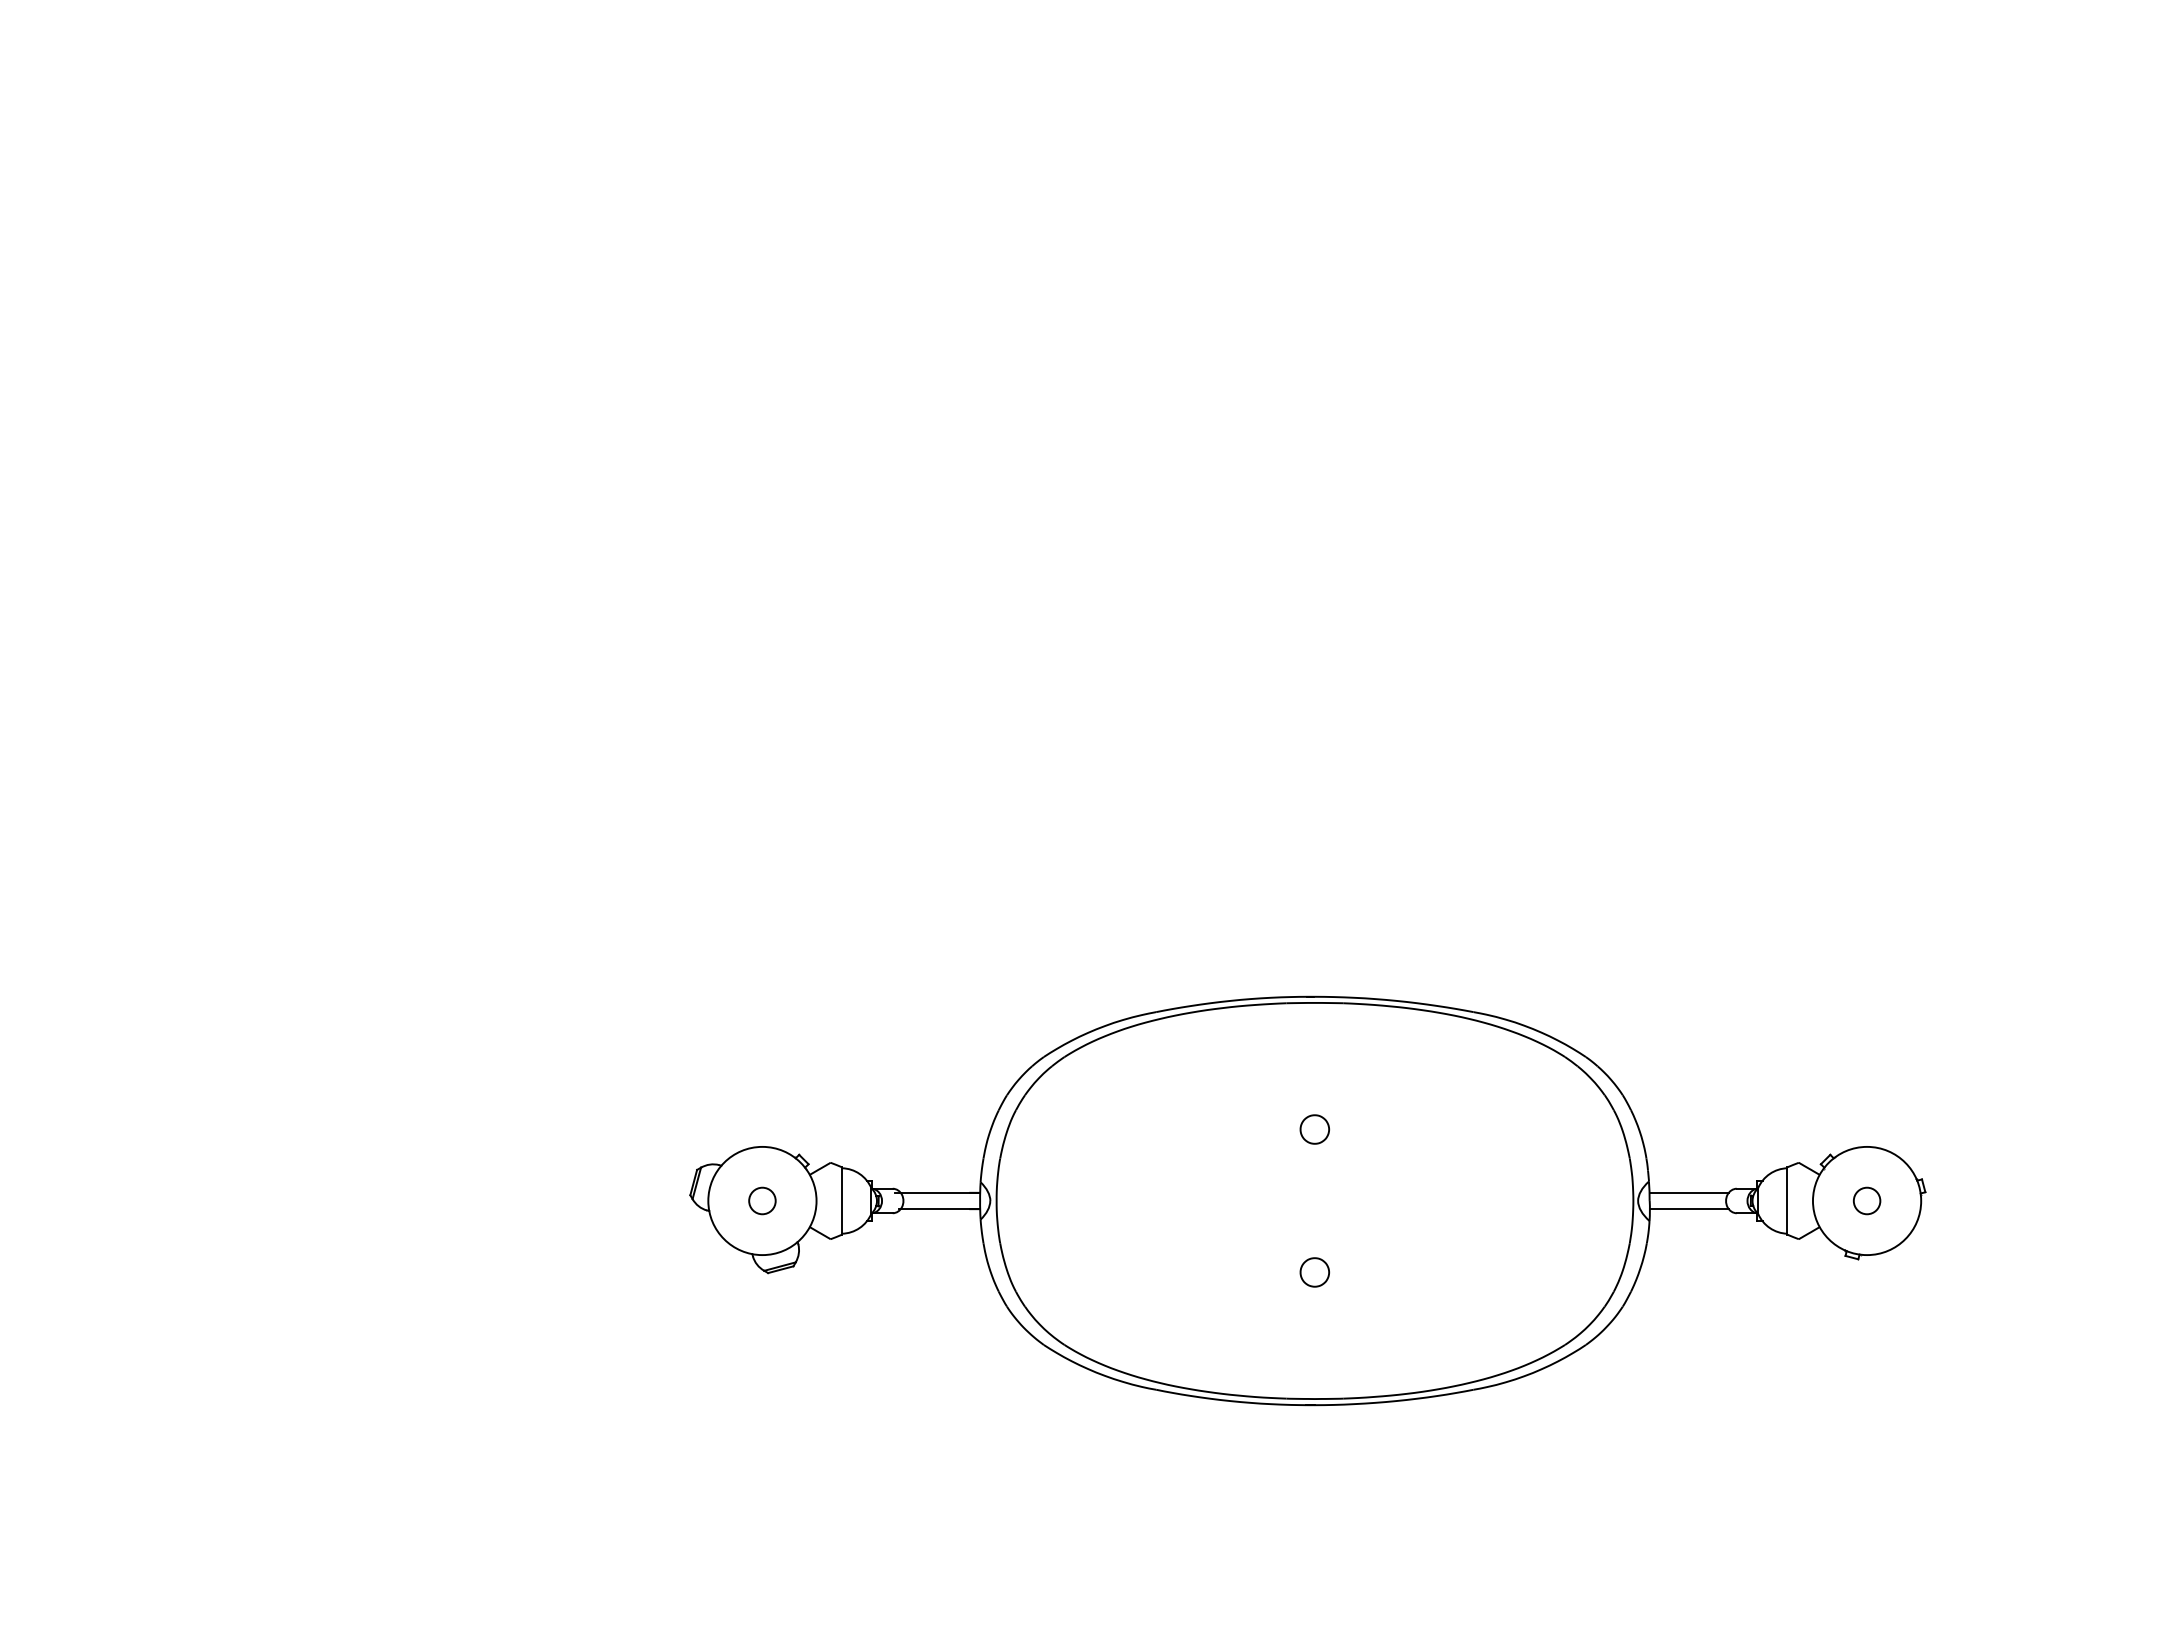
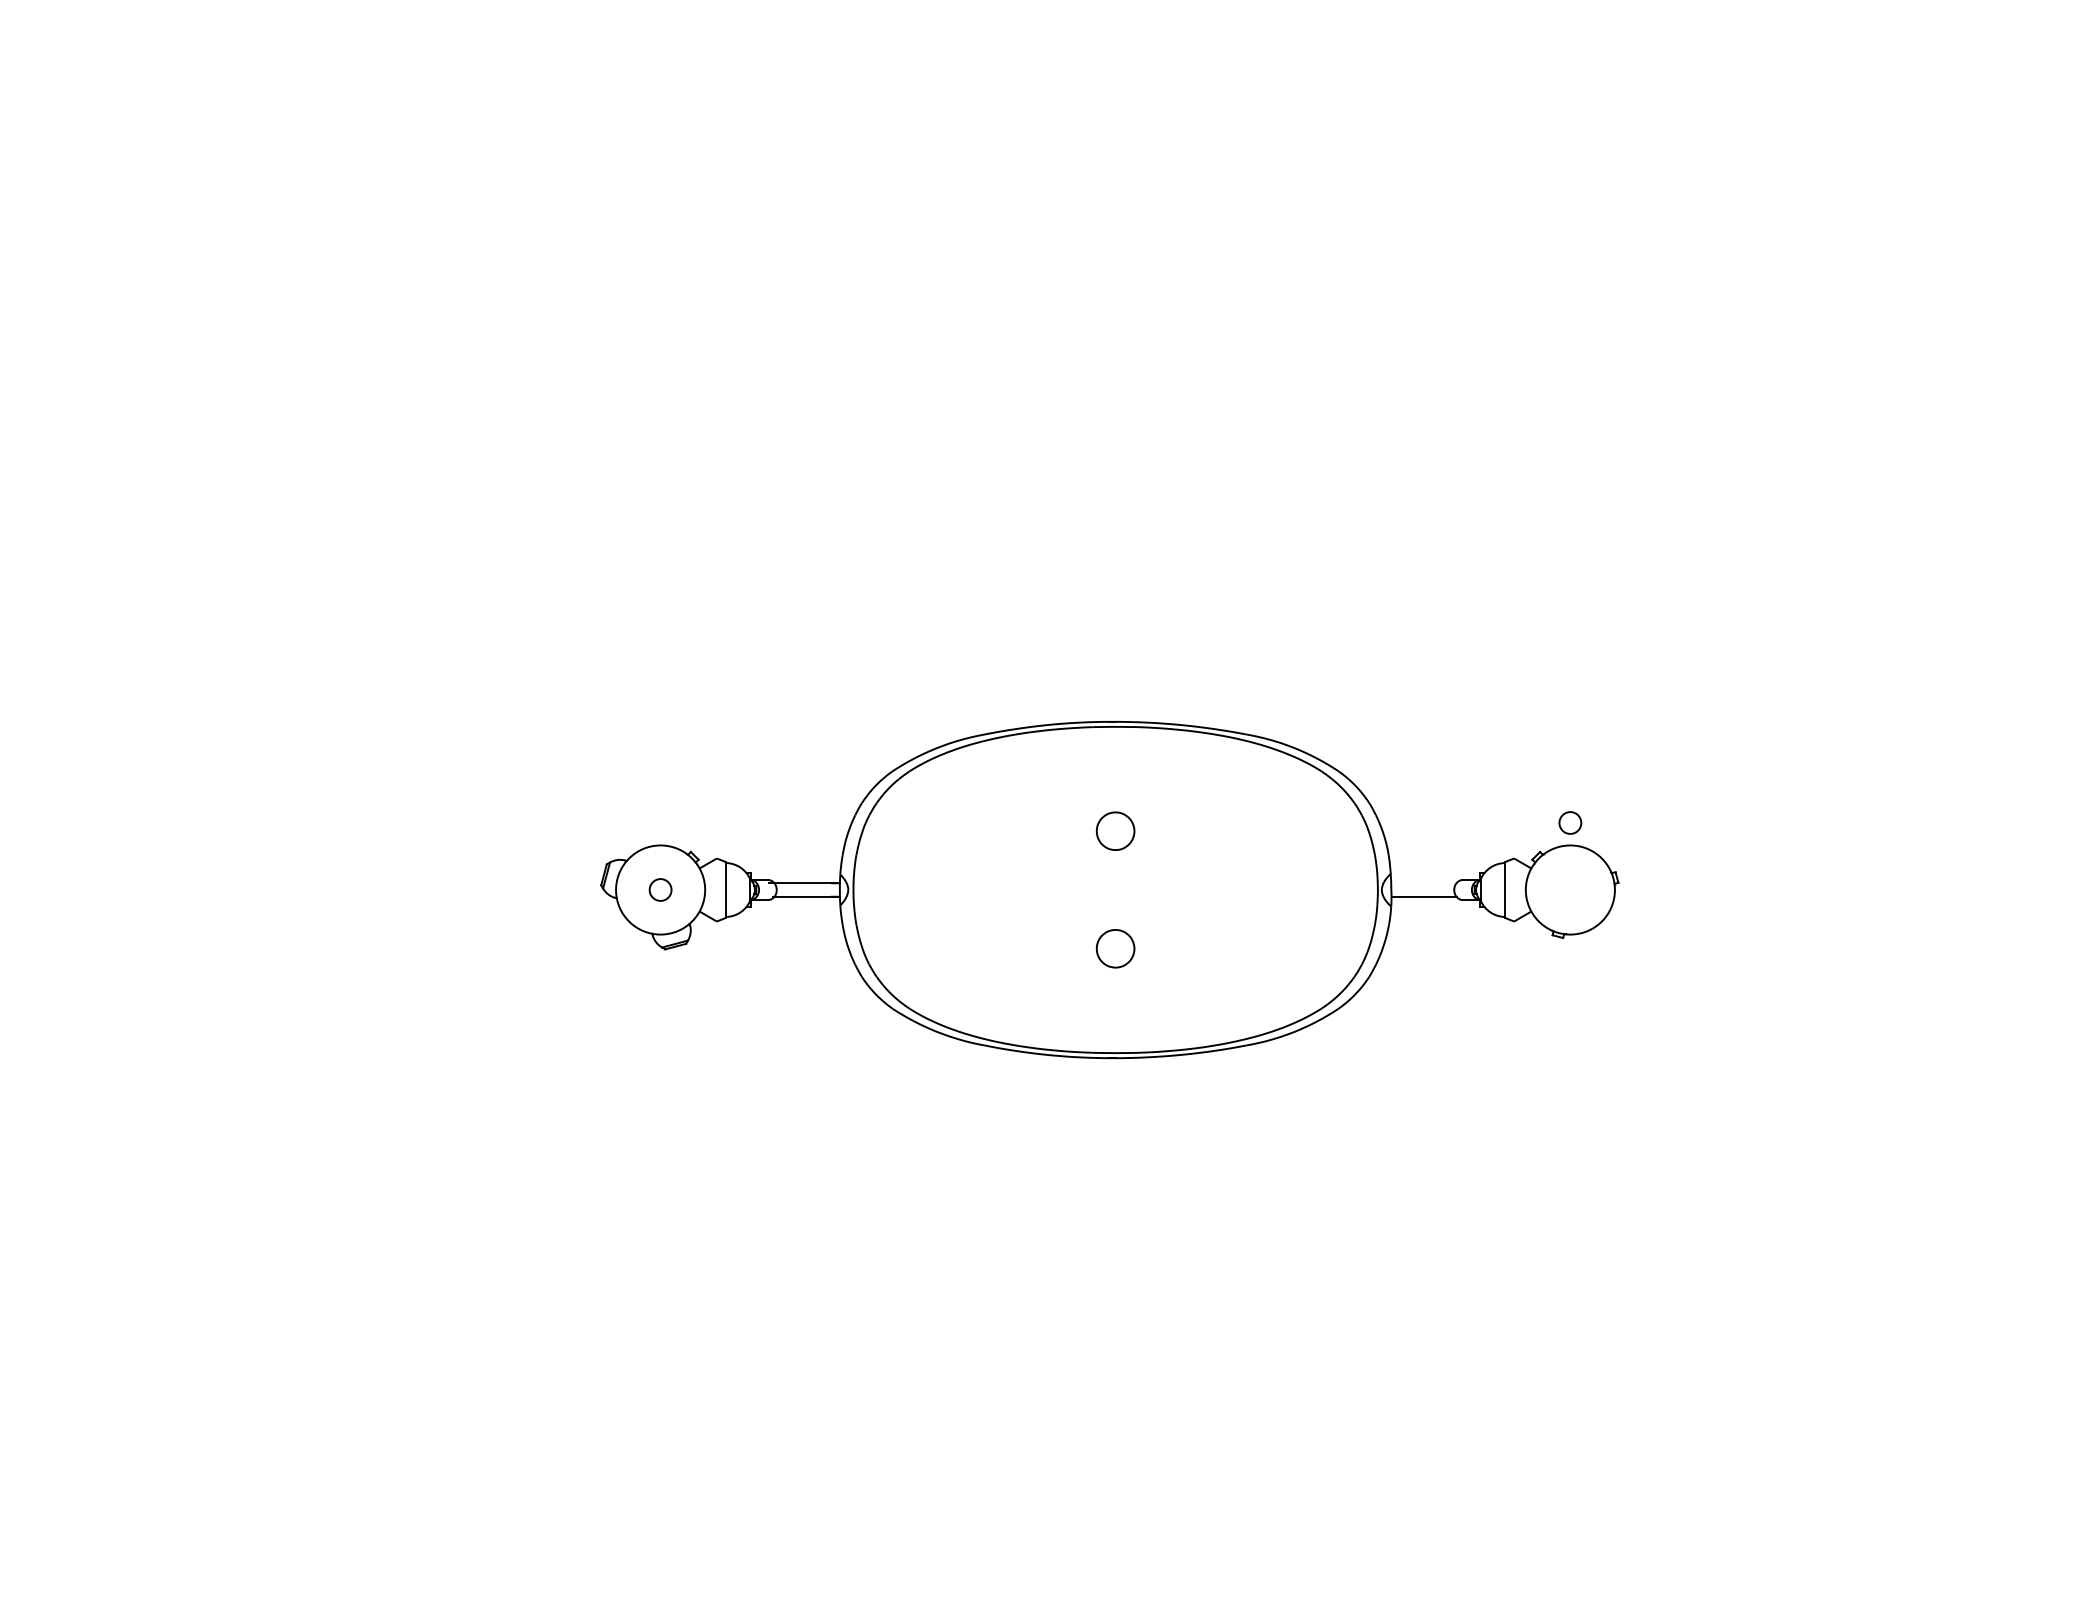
part: (1314, 1128) -> (1115, 830), size x1.6
line: (1688, 1193) -> (1423, 883), removed
circle: (1867, 1200) -> (1570, 822), moved
part: (1314, 1272) -> (1115, 948), size x1.6

